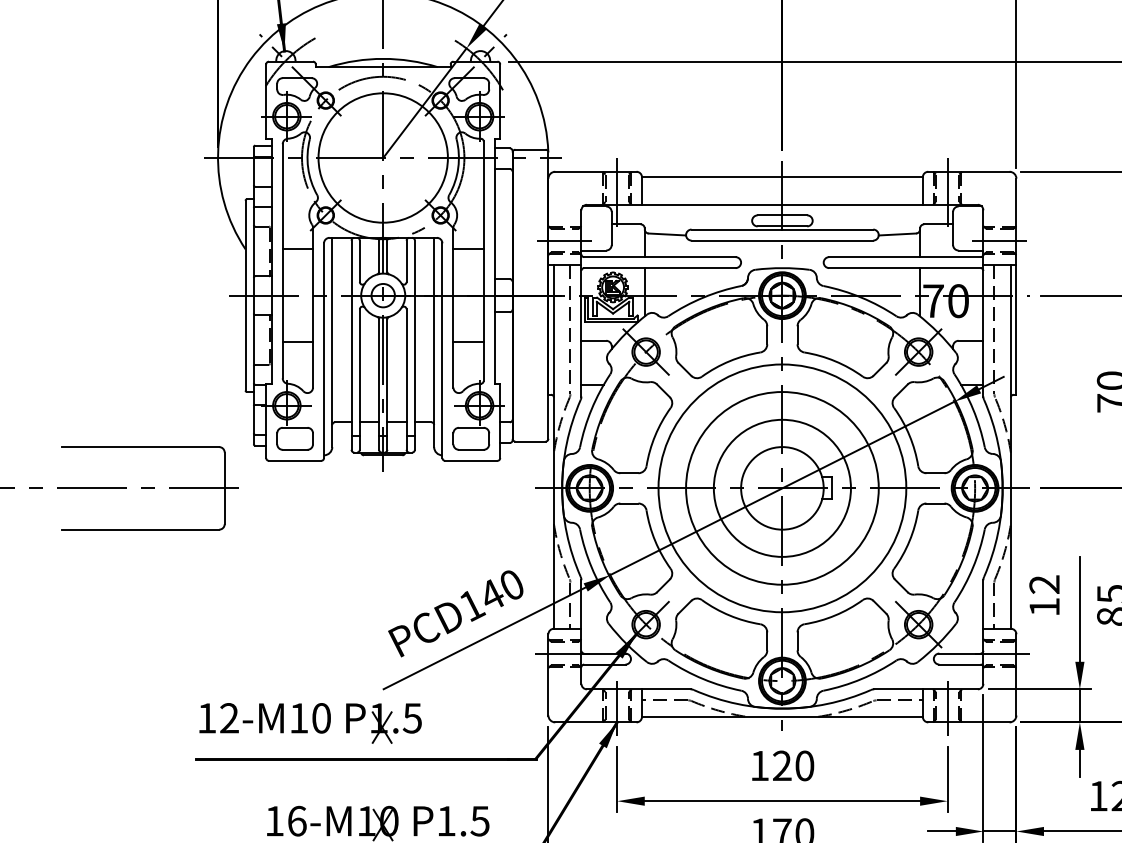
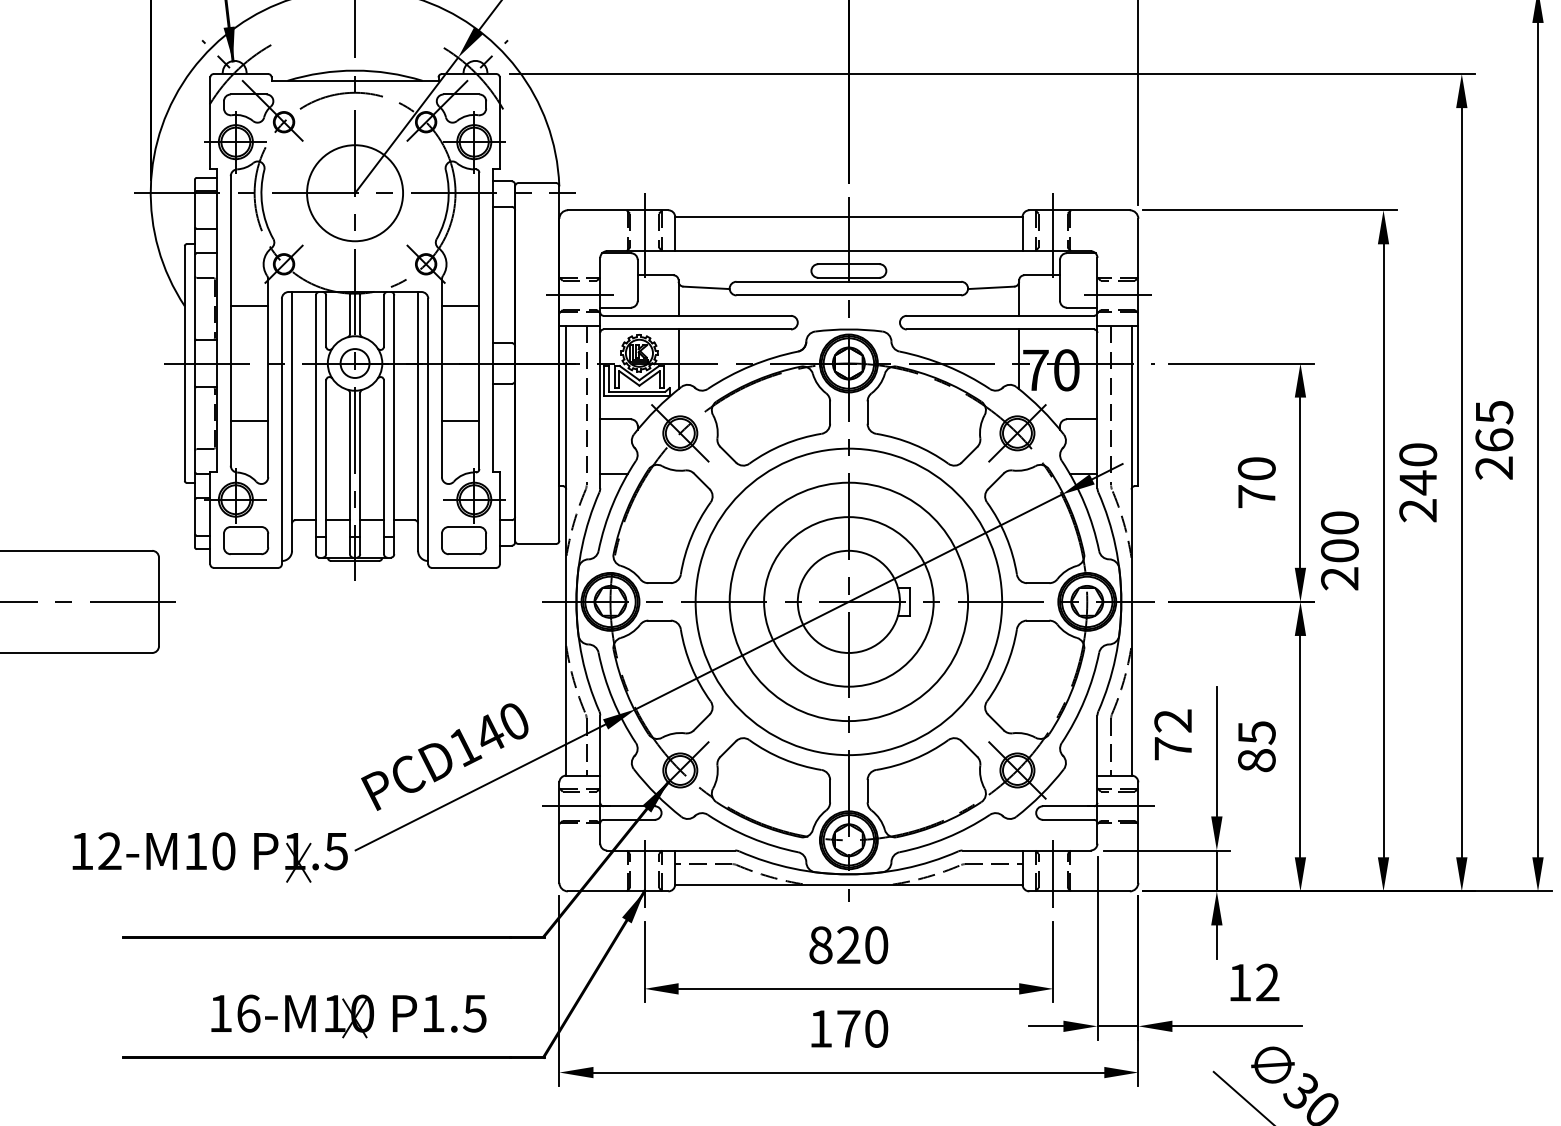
circle: (383, 158) -> (355, 193), size x0.6
text: (1044, 606) -> (1172, 748), 12 -> 72
part: (309, 723) -> (209, 857), moved
text: (759, 766) -> (820, 945), 120 -> 820

